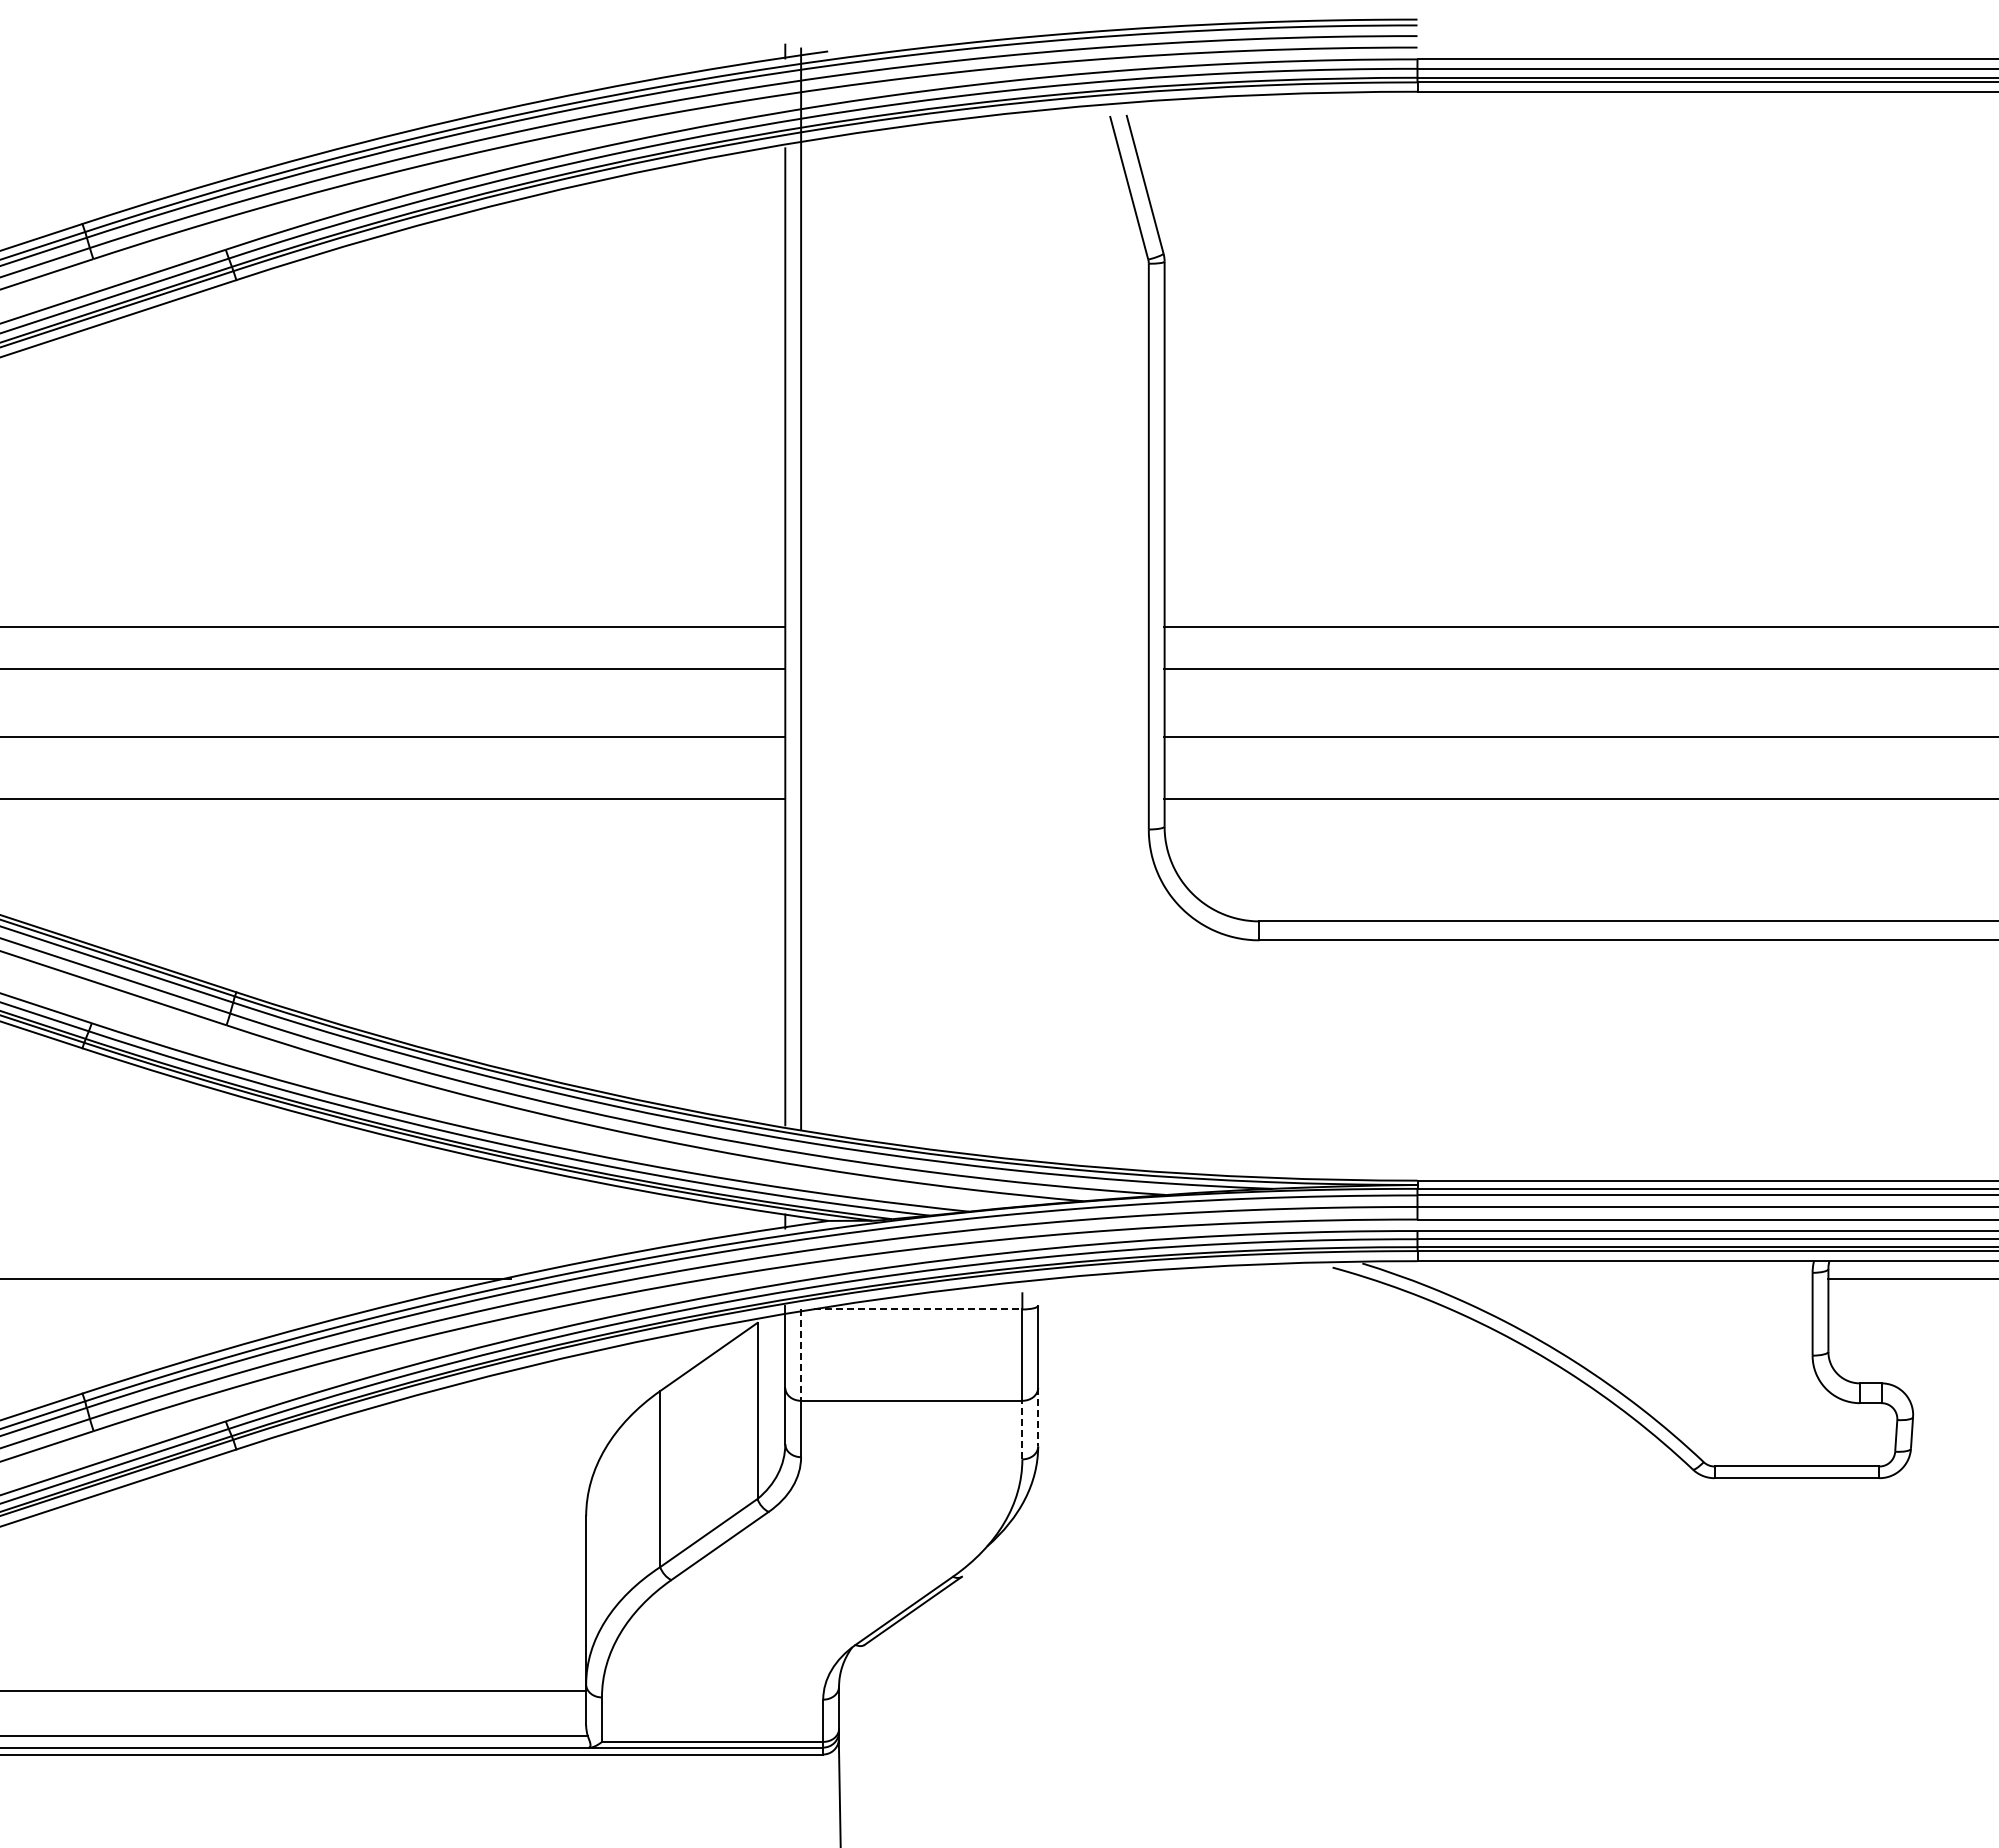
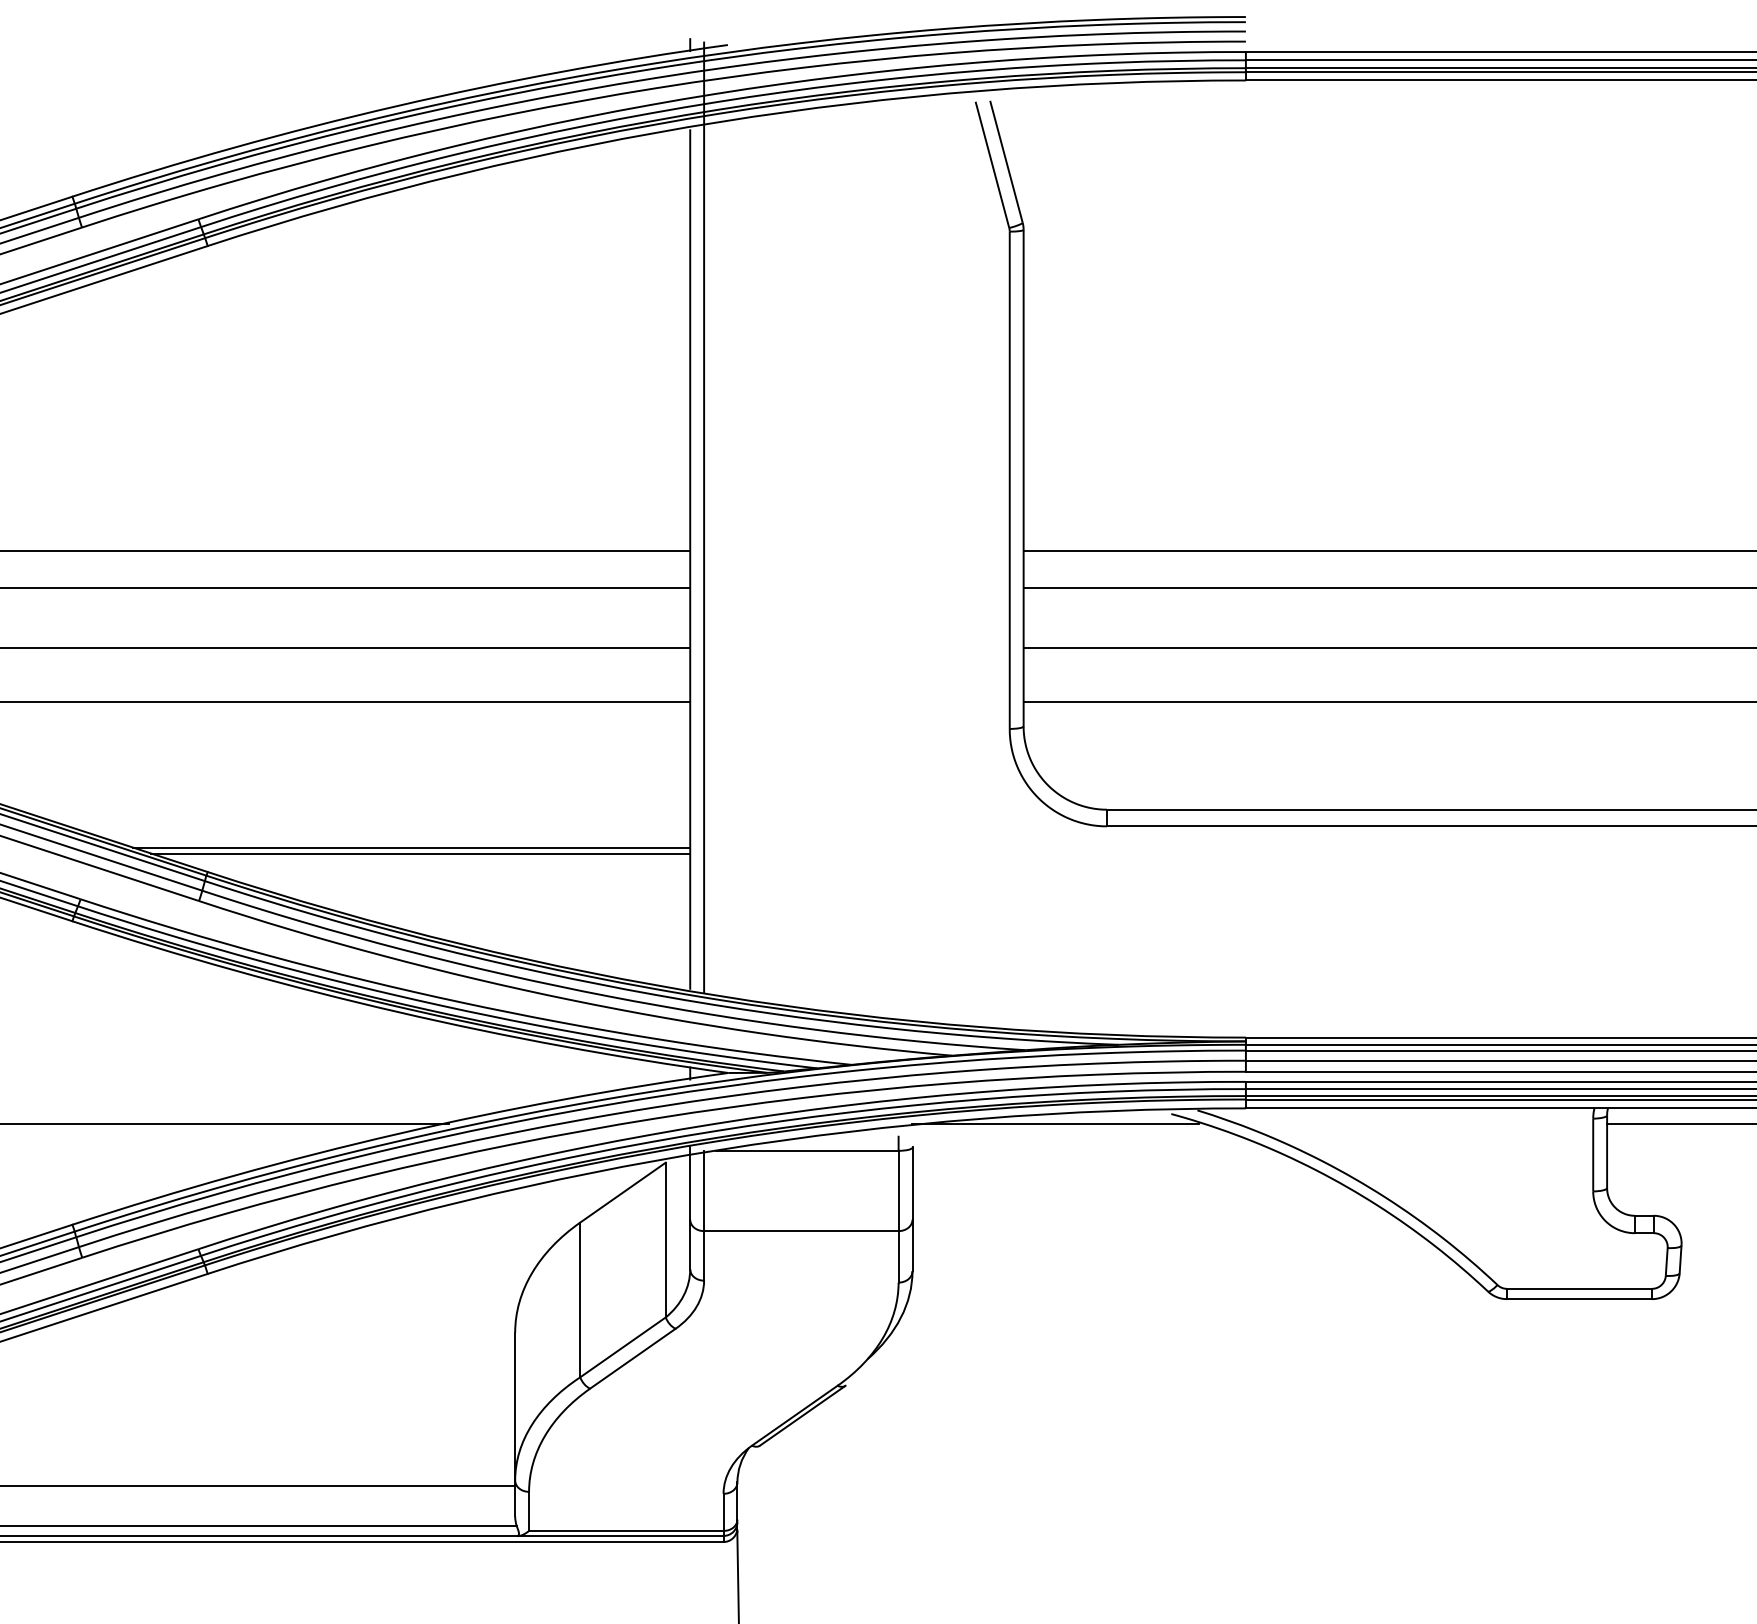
line: (468, 964) -> (411, 847), added
line: (478, 971) -> (420, 853), added
line: (1201, 1279) -> (1056, 1124), added
line: (918, 1309) -> (807, 1150), dashed -> solid
line: (801, 1355) -> (704, 1191), dashed -> solid
line: (1038, 1417) -> (912, 1245), dashed -> solid
line: (1022, 1429) -> (898, 1256), dashed -> solid

